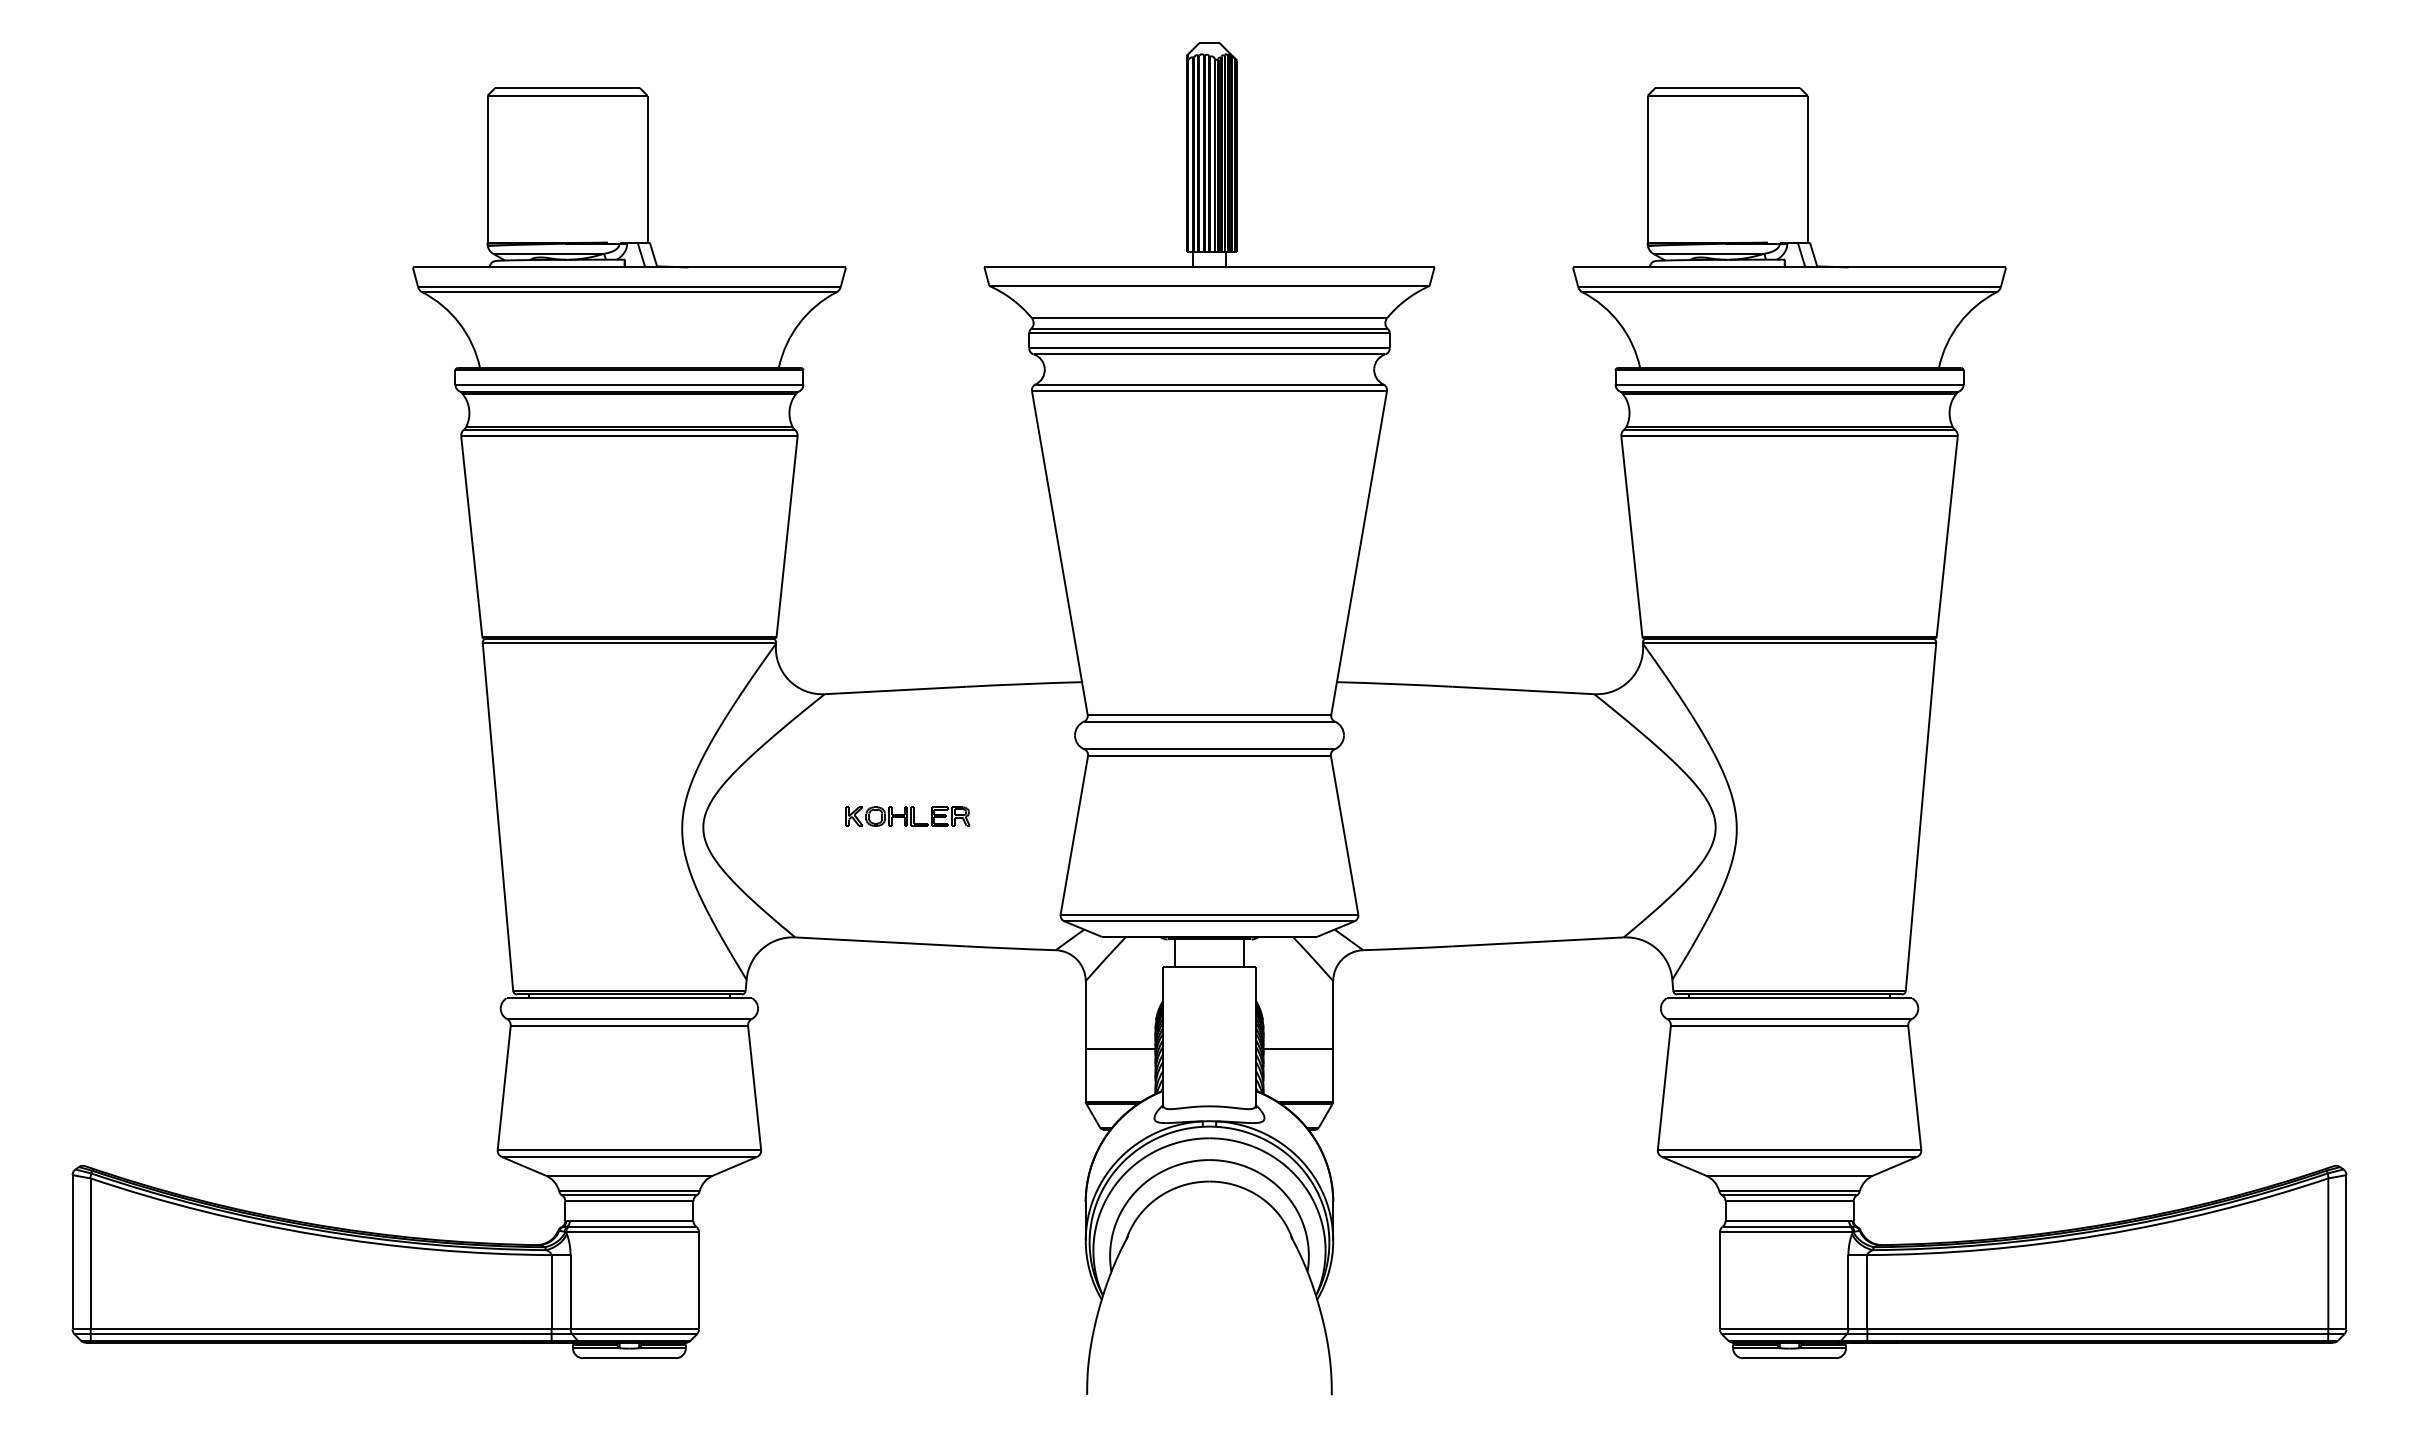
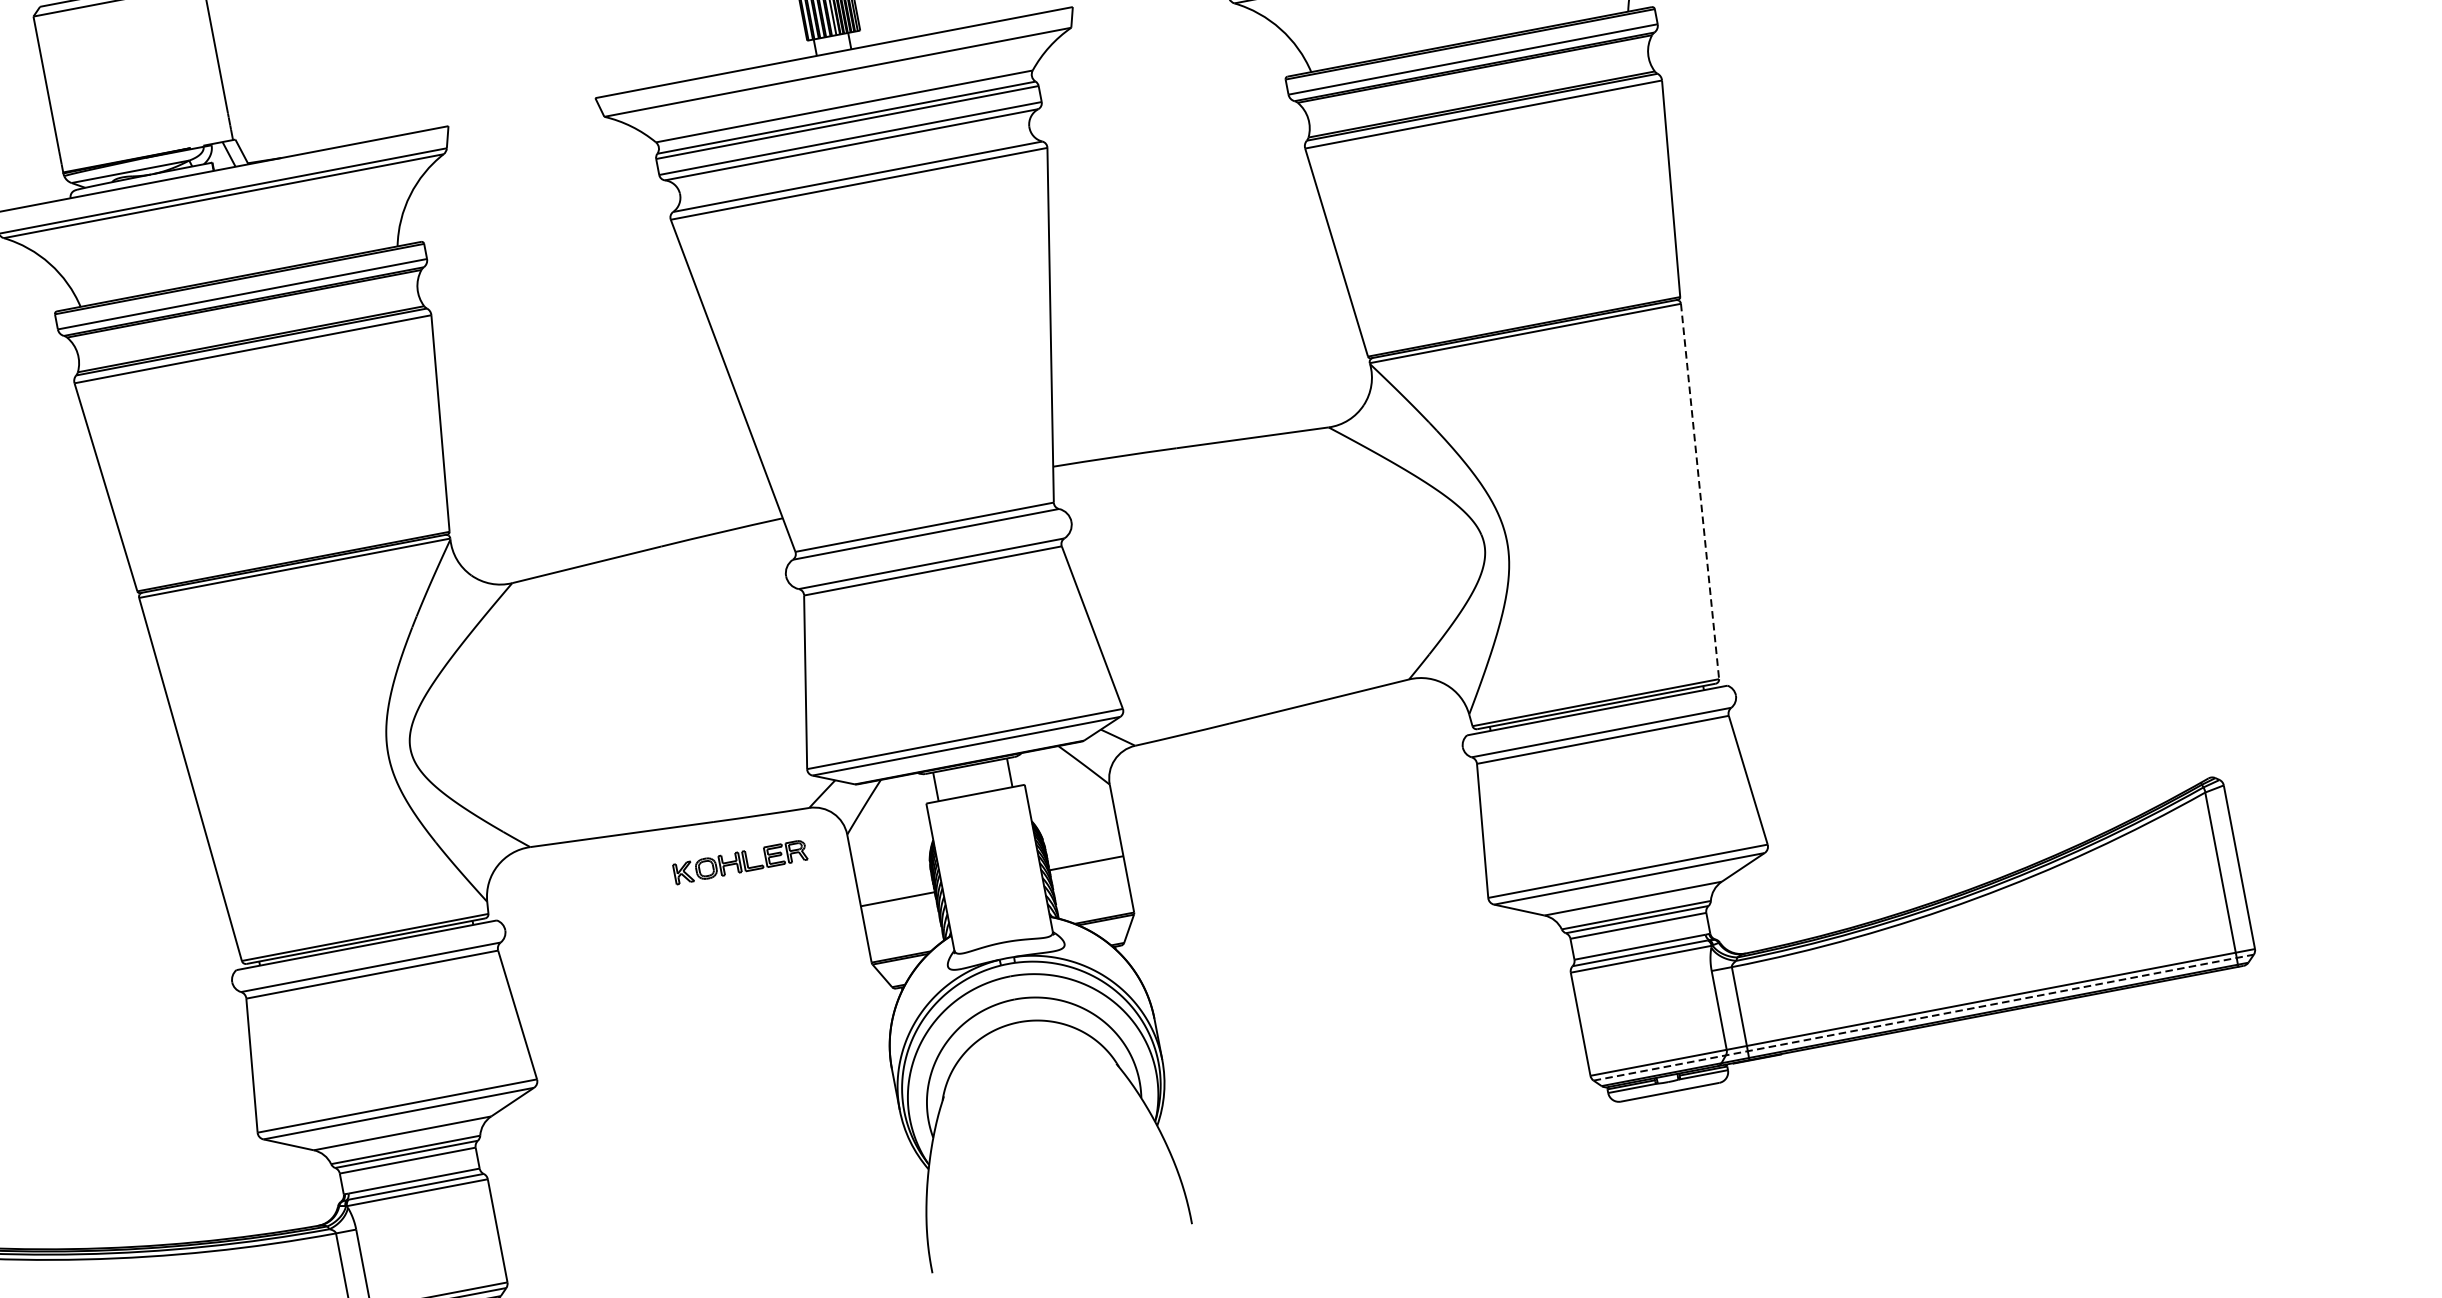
part: (907, 816) -> (740, 862), moved
line: (1921, 816) -> (1700, 490), solid -> dashed
line: (2033, 1334) -> (1924, 1017), solid -> dashed

